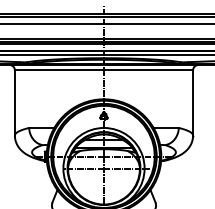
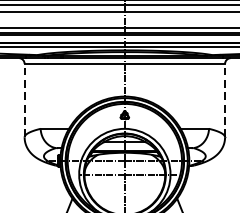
line: (14, 102) -> (24, 100), solid -> dashed
line: (193, 102) -> (225, 100), solid -> dashed

